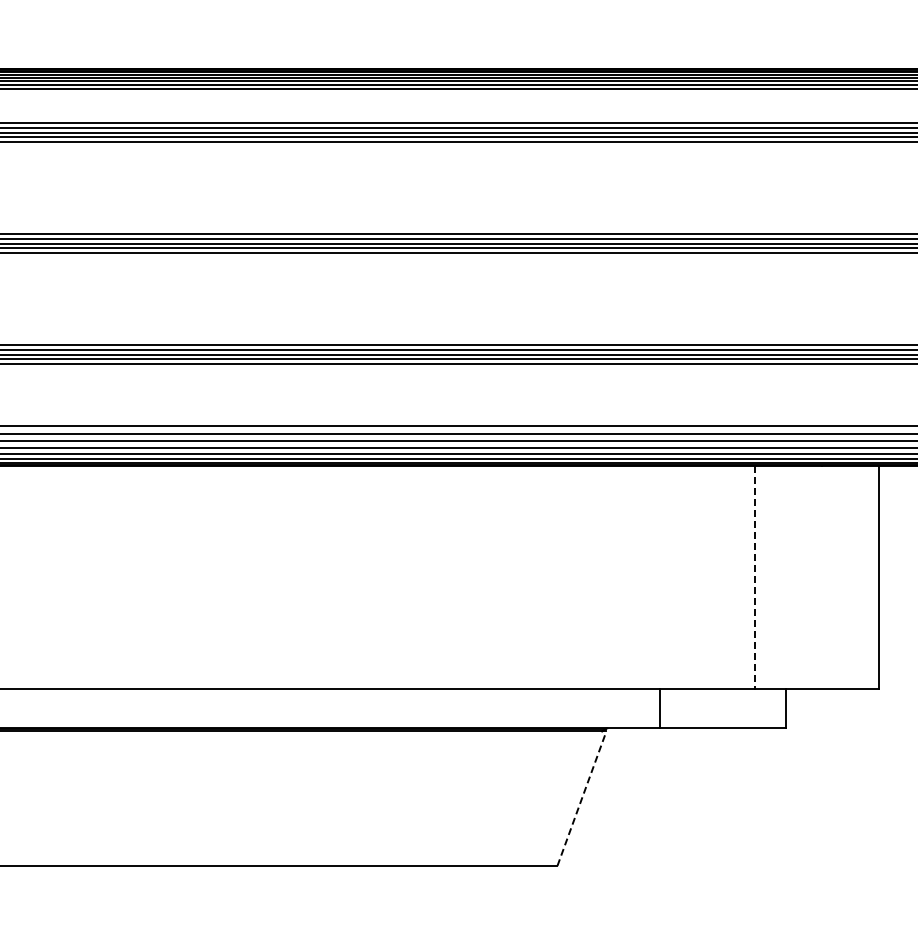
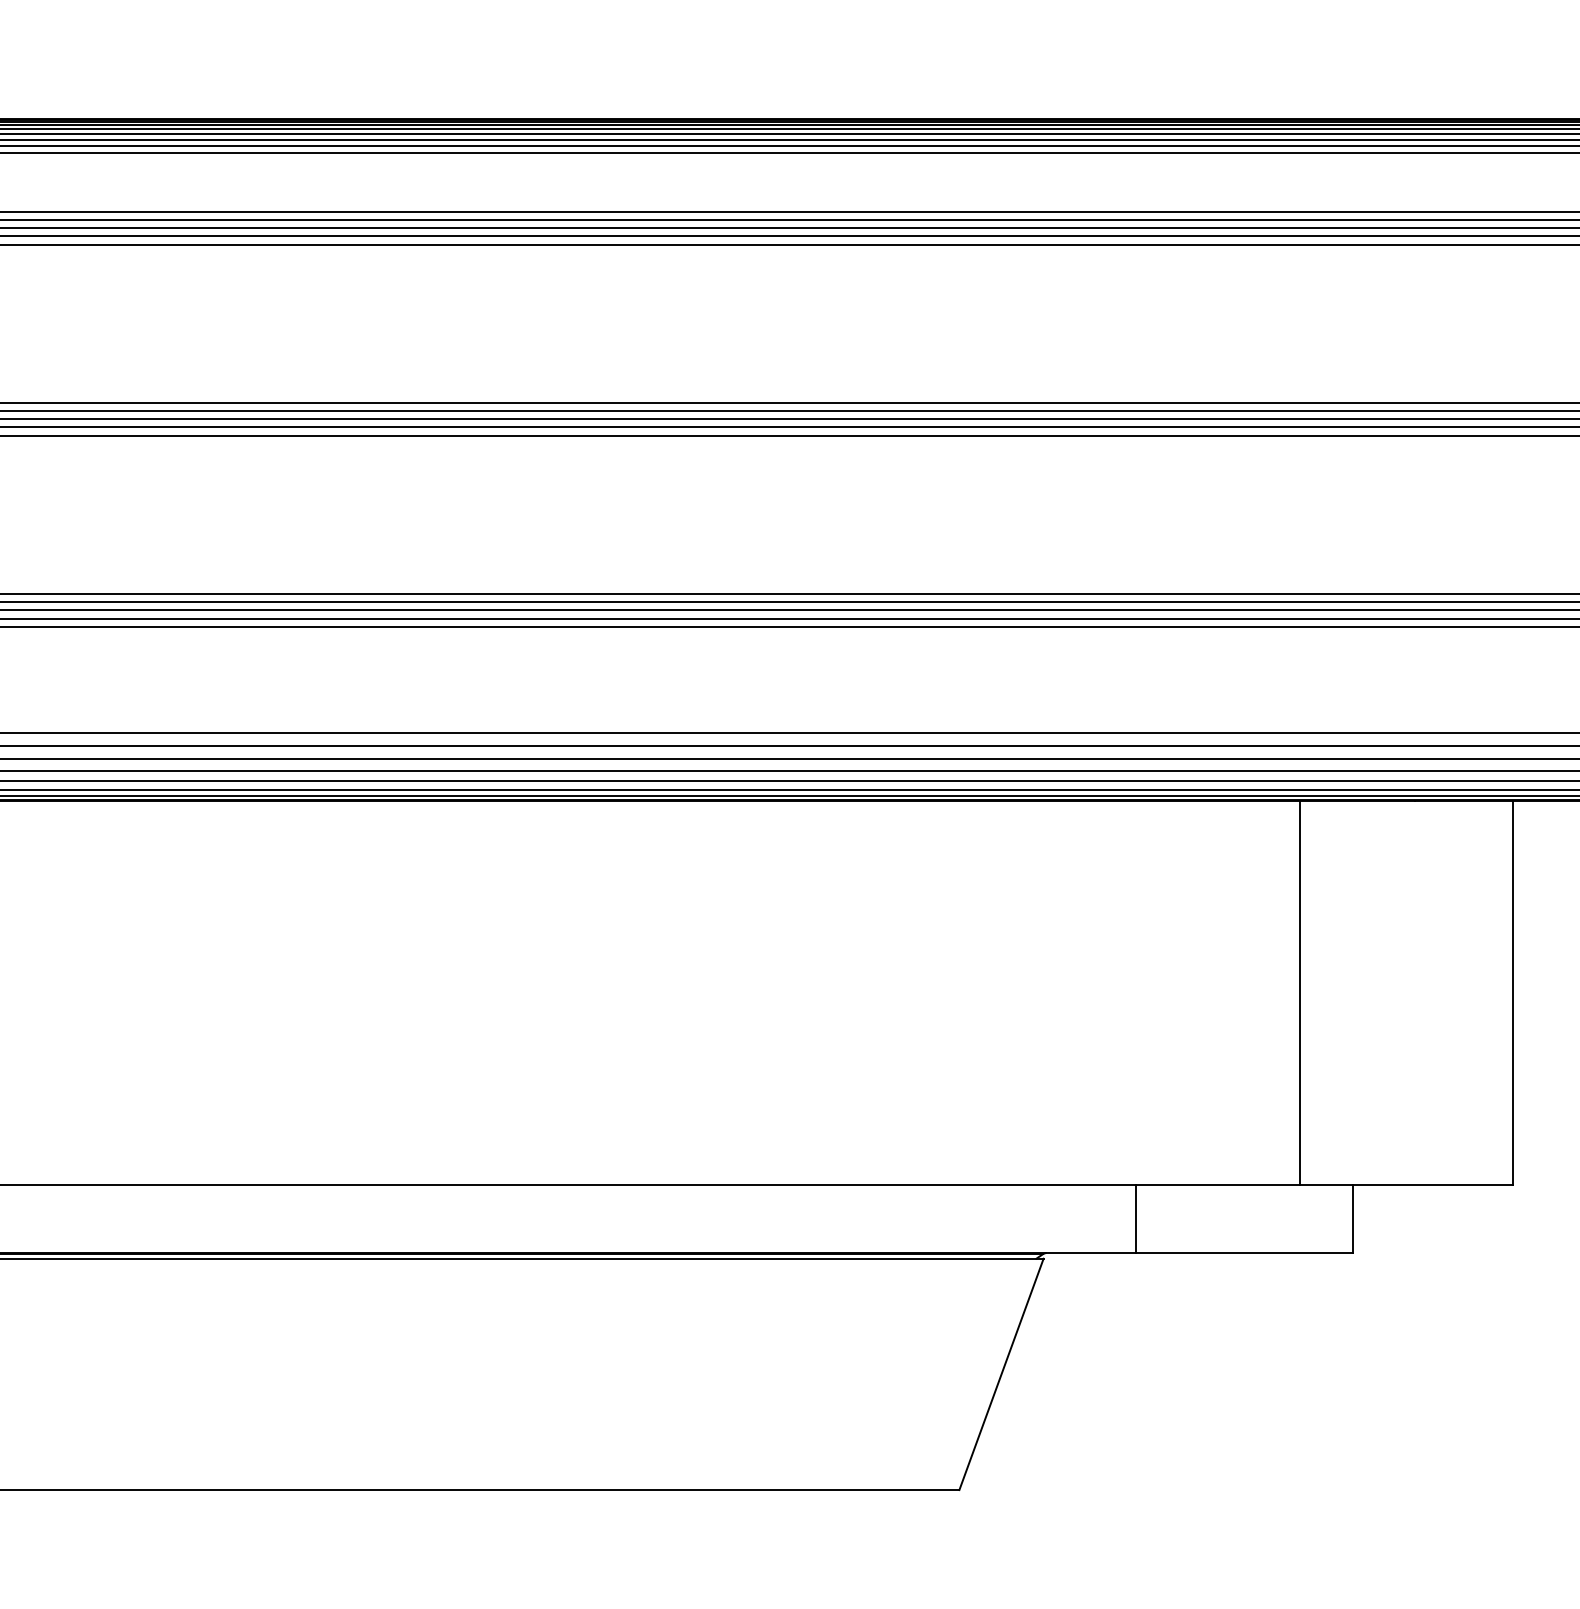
line: (755, 577) -> (1300, 993), dashed -> solid
line: (581, 798) -> (1000, 1374), dashed -> solid

